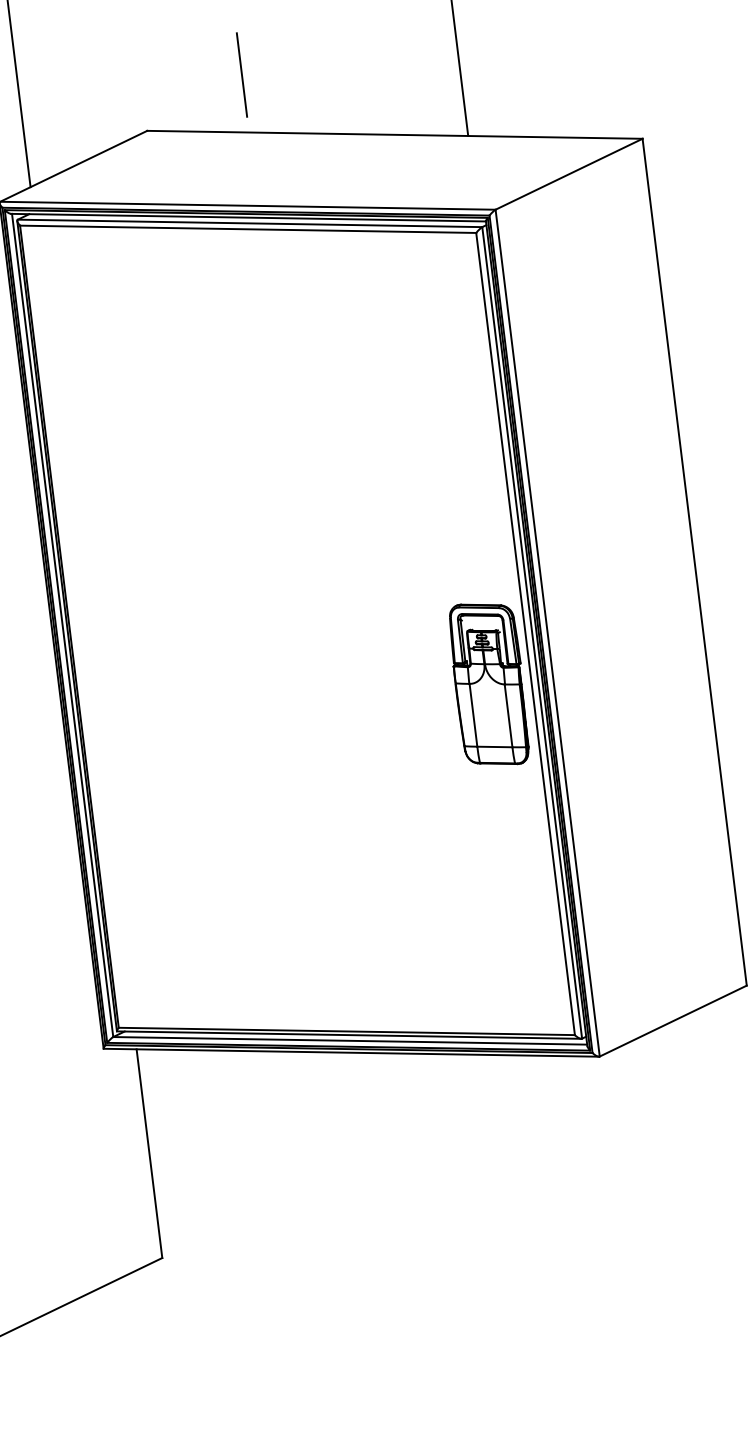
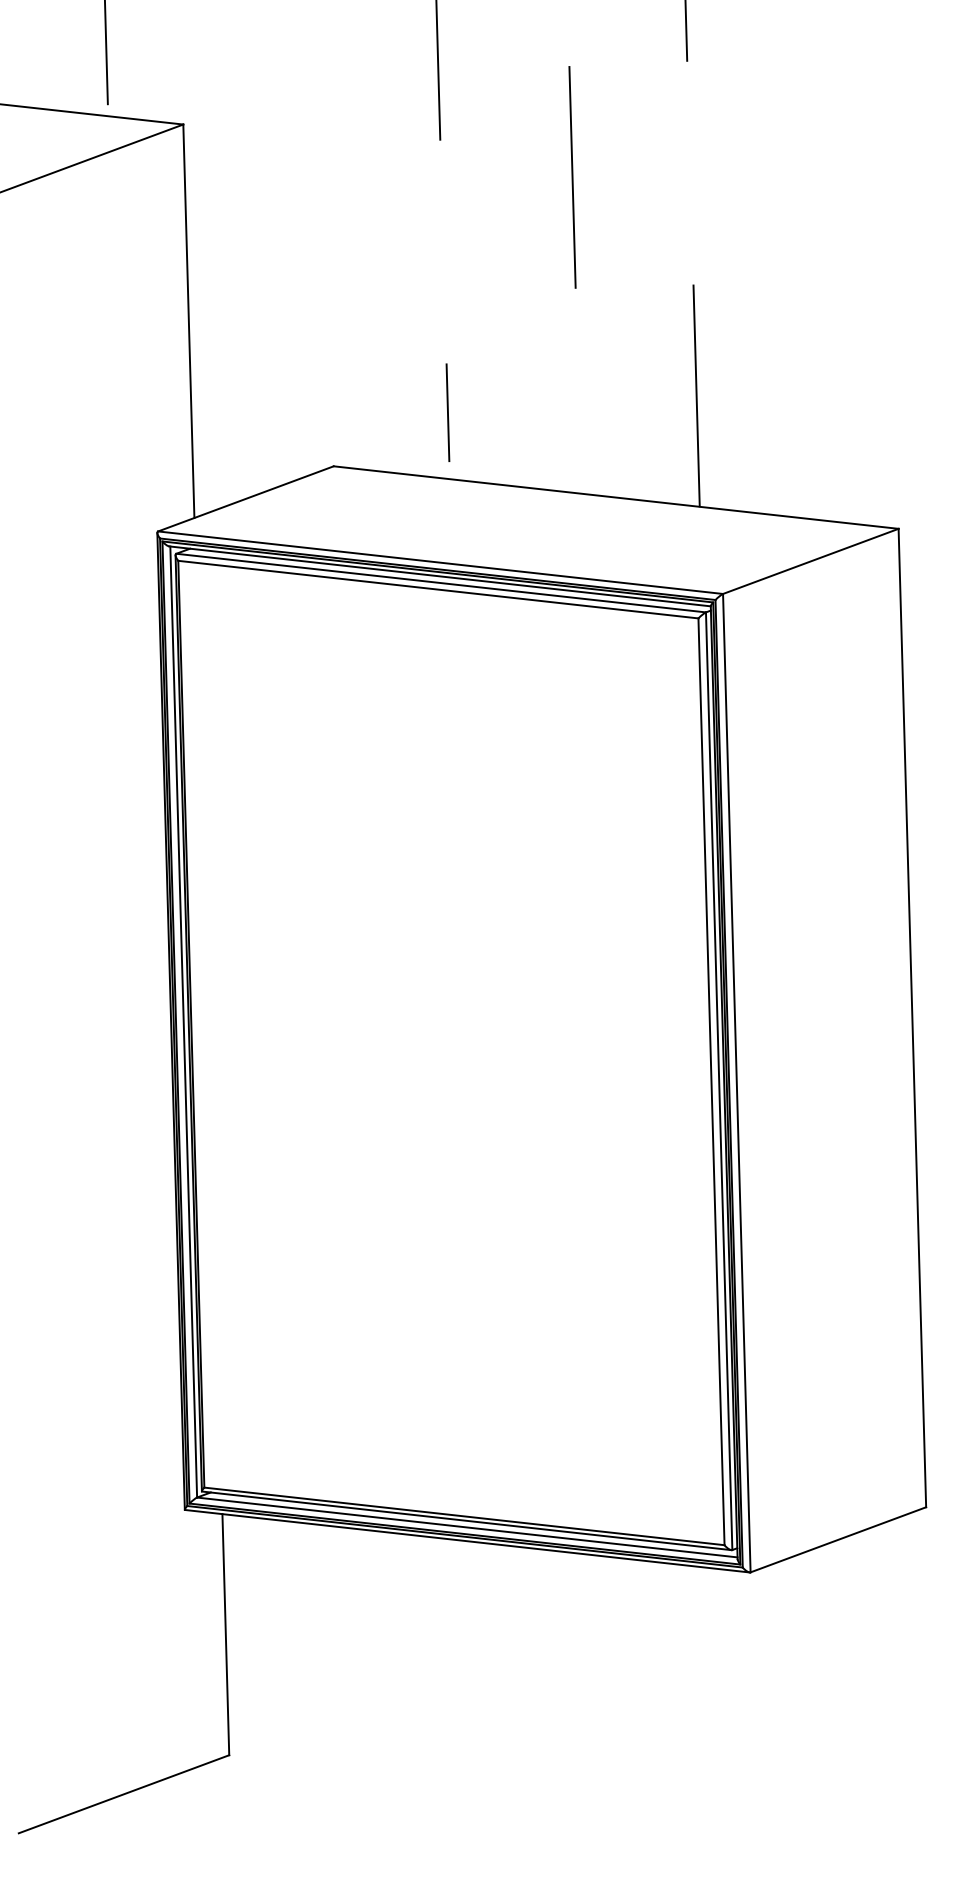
part: (488, 684) -> (663, 1135), removed

